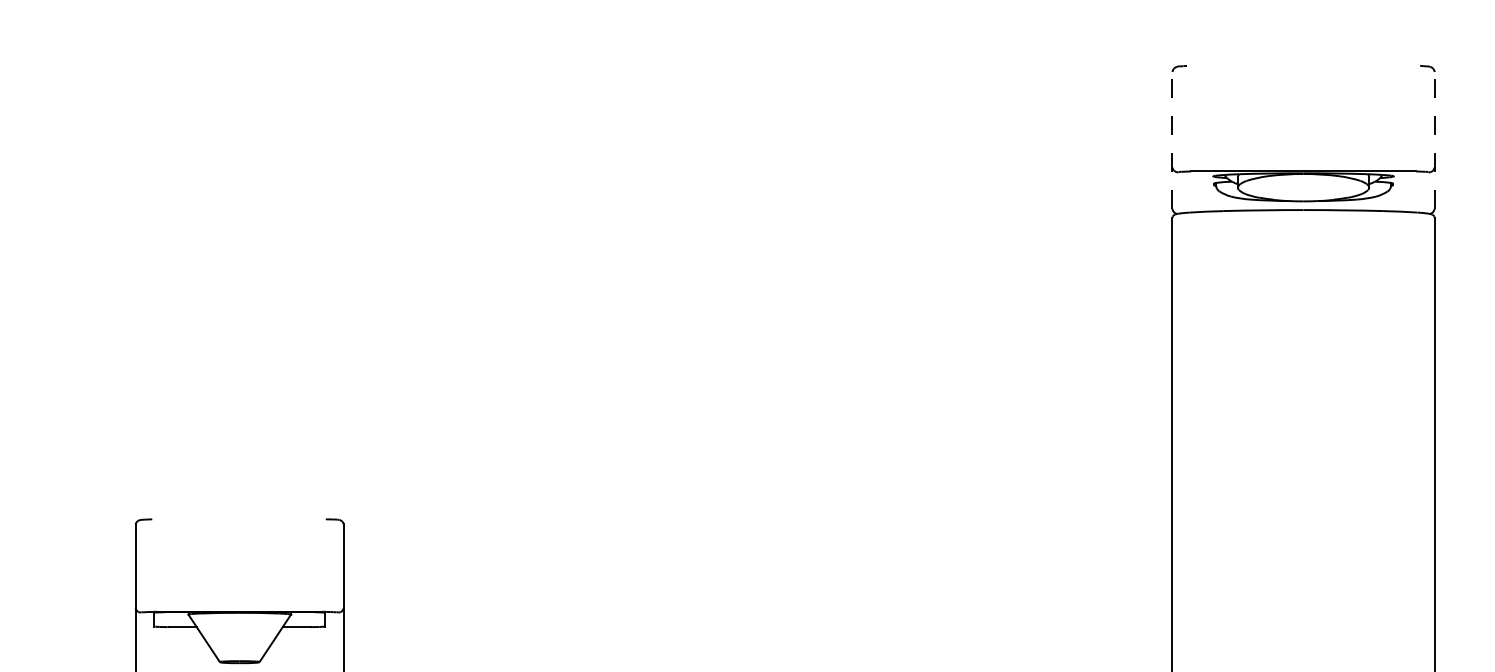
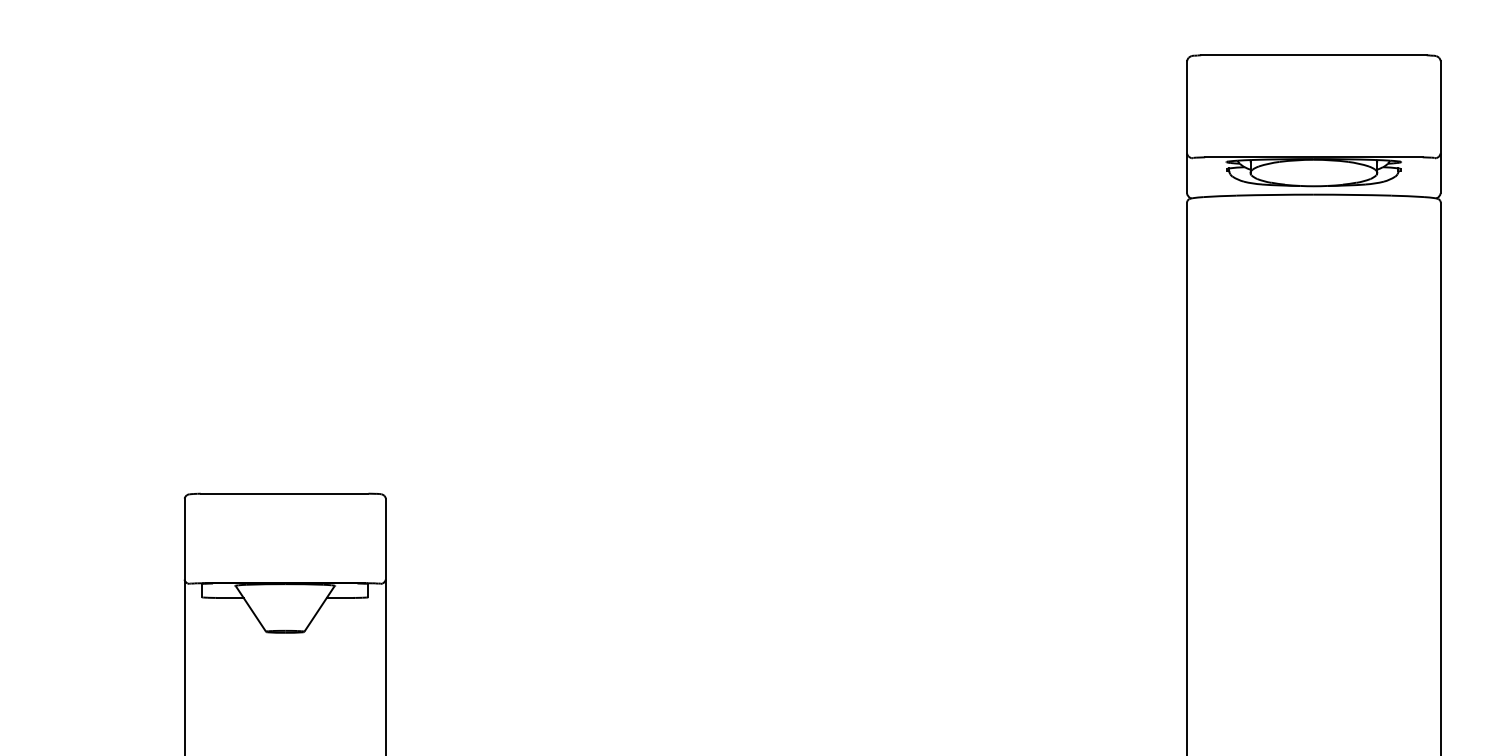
line: (1303, 66) -> (1313, 55), added
line: (1172, 139) -> (1187, 126), dashed -> solid
line: (1434, 139) -> (1440, 126), dashed -> solid
line: (238, 519) -> (284, 493), added

